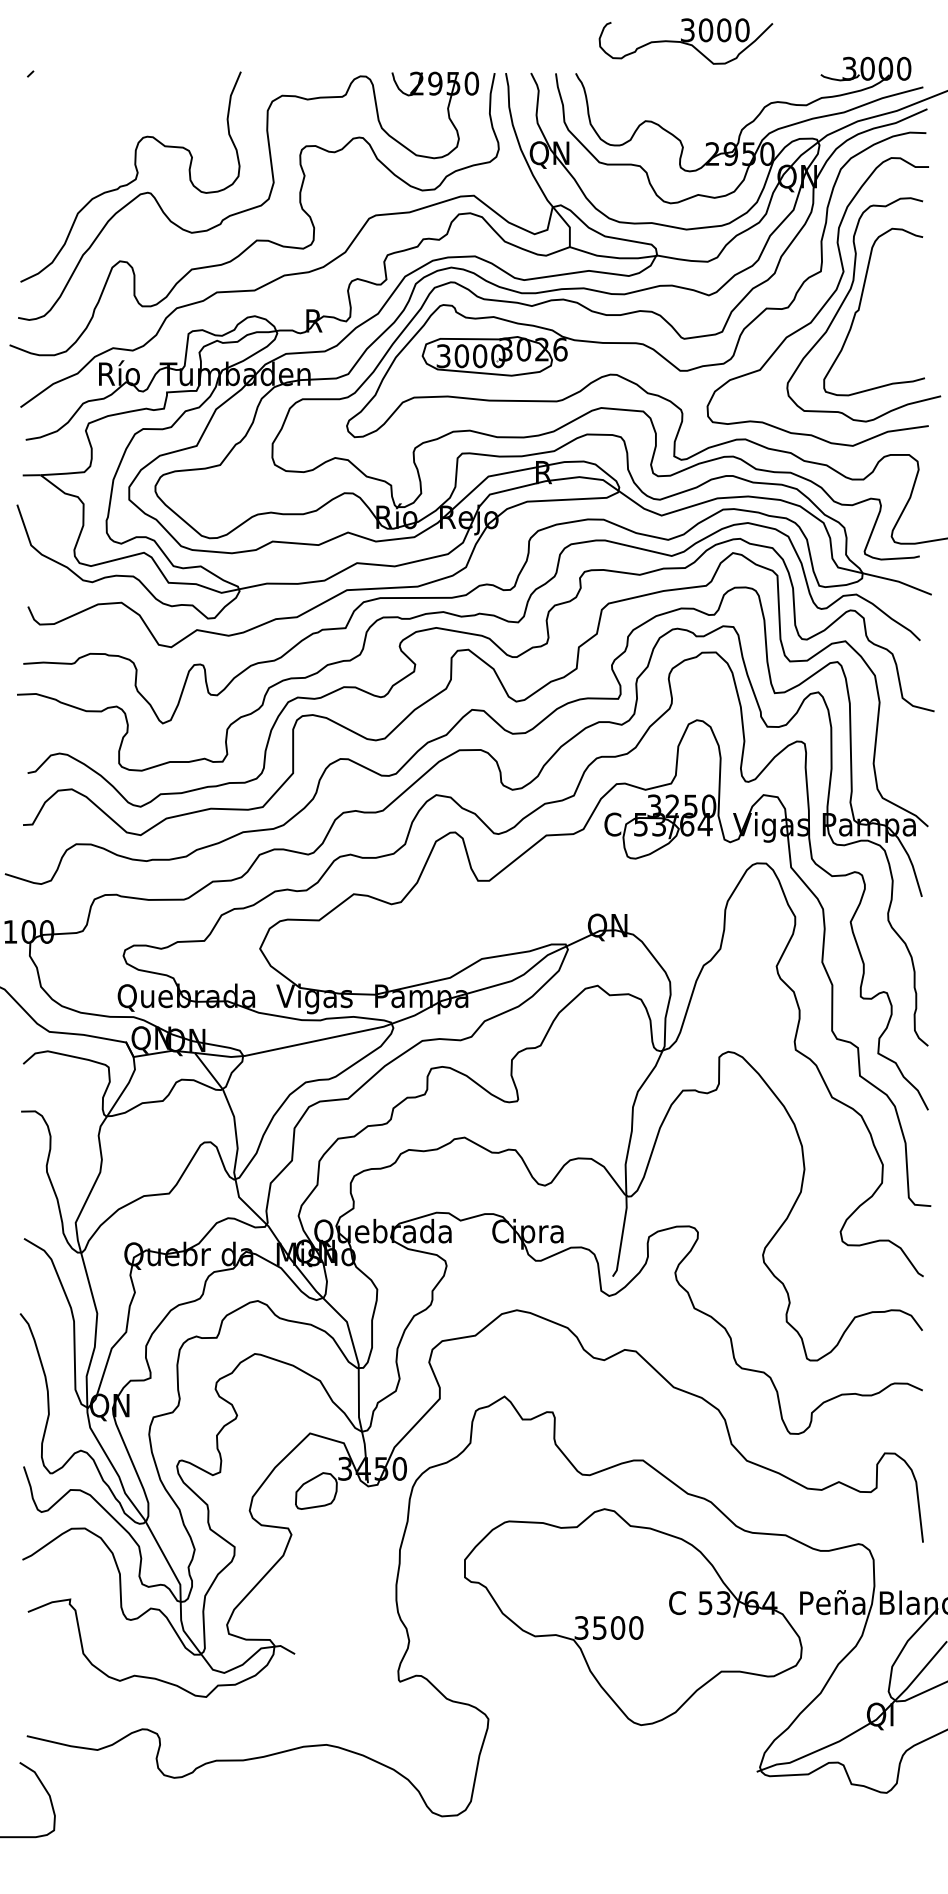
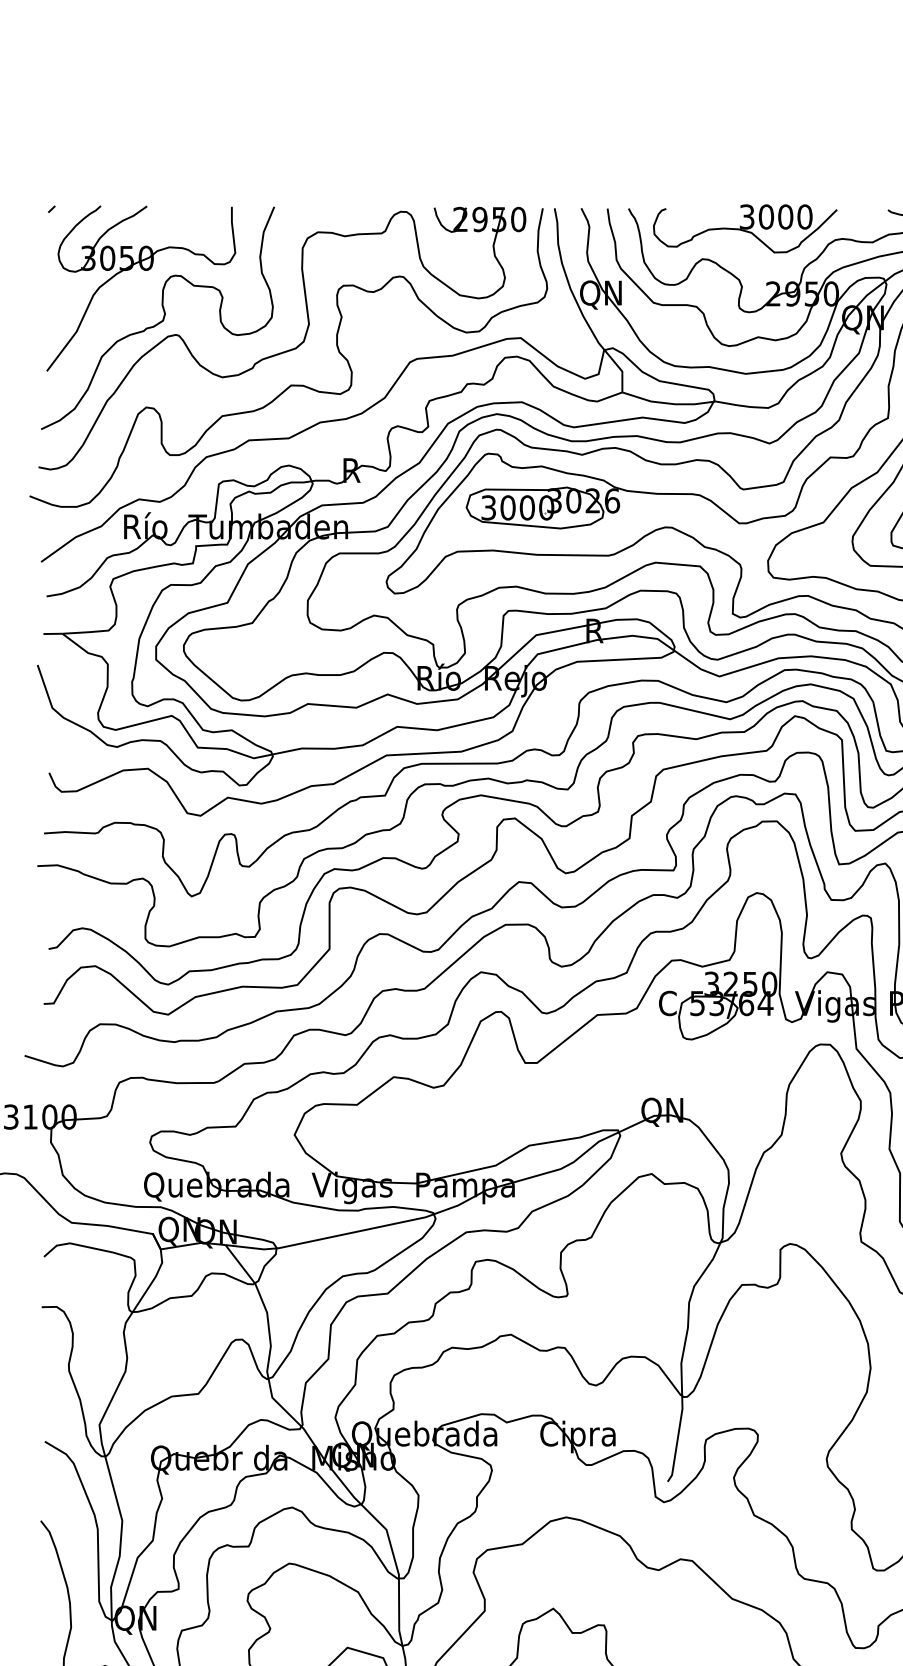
part: (685, 41) -> (744, 228), moved
part: (118, 132) -> (144, 271), added

